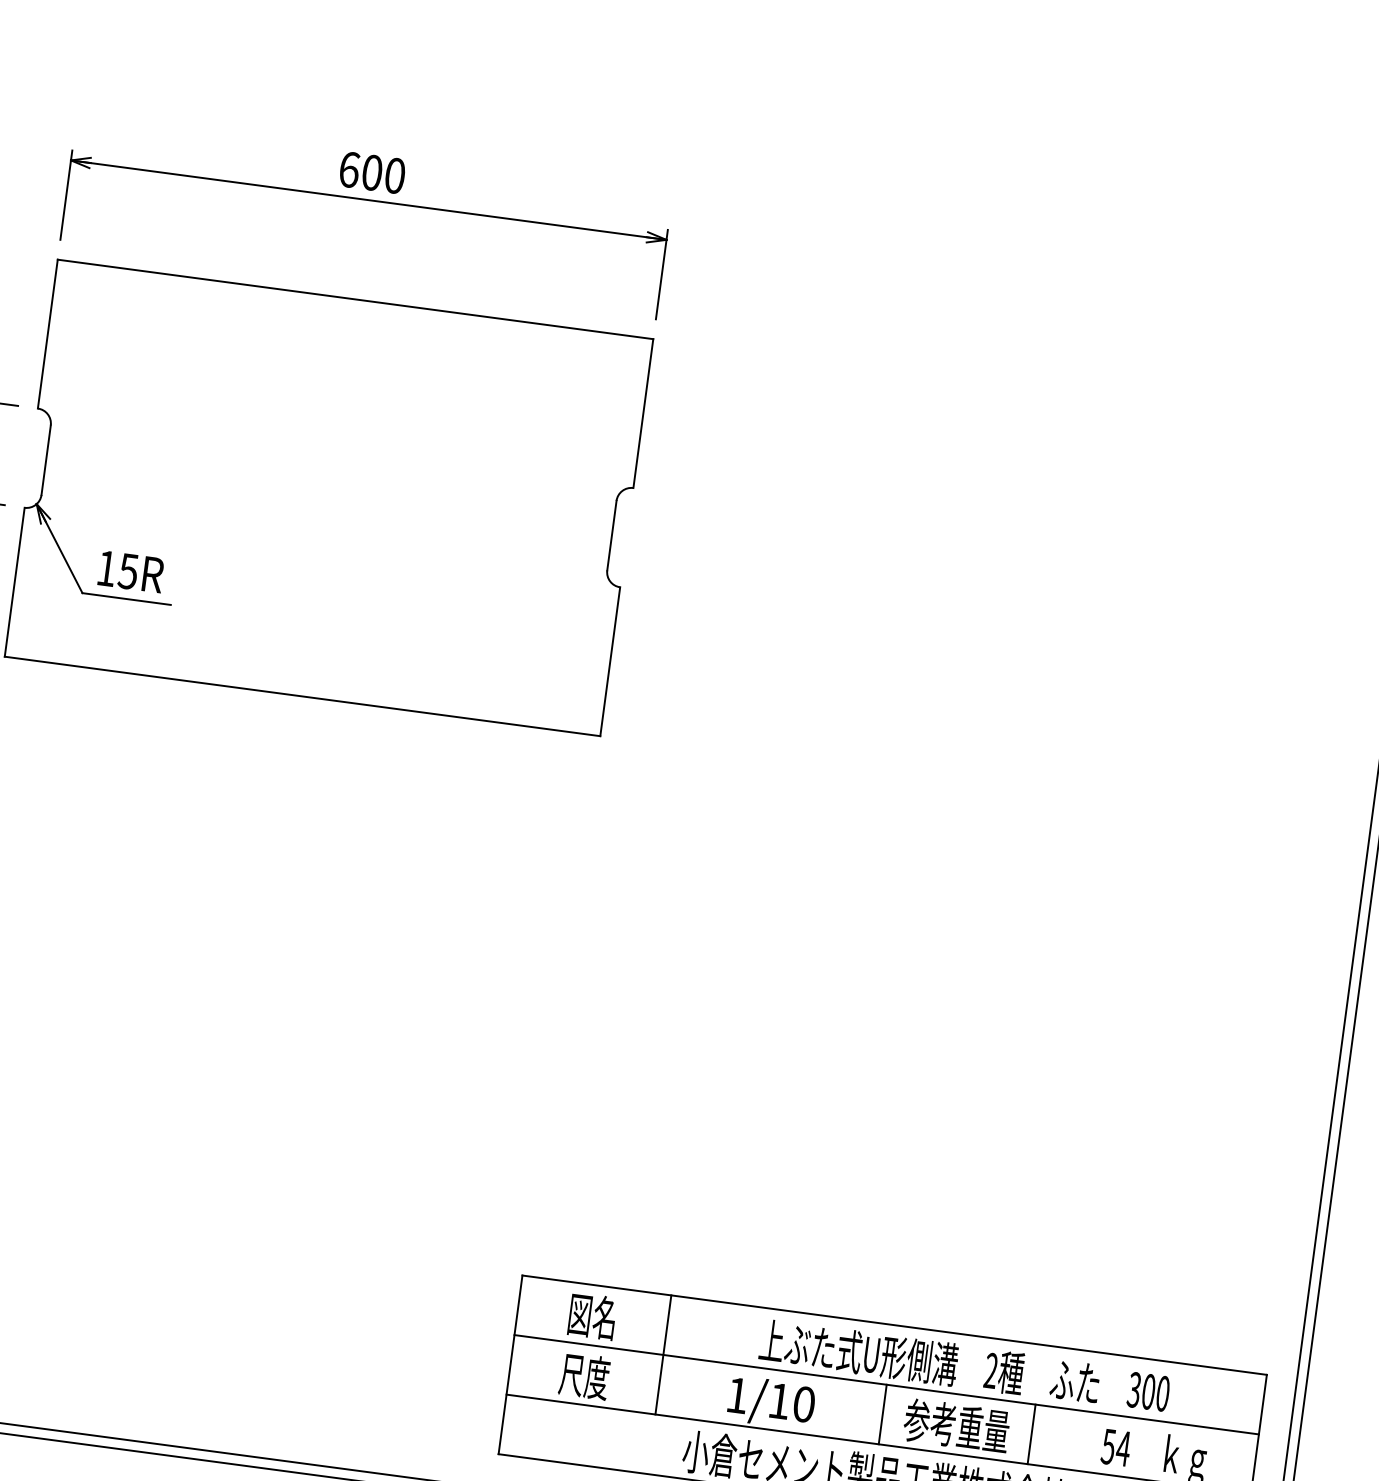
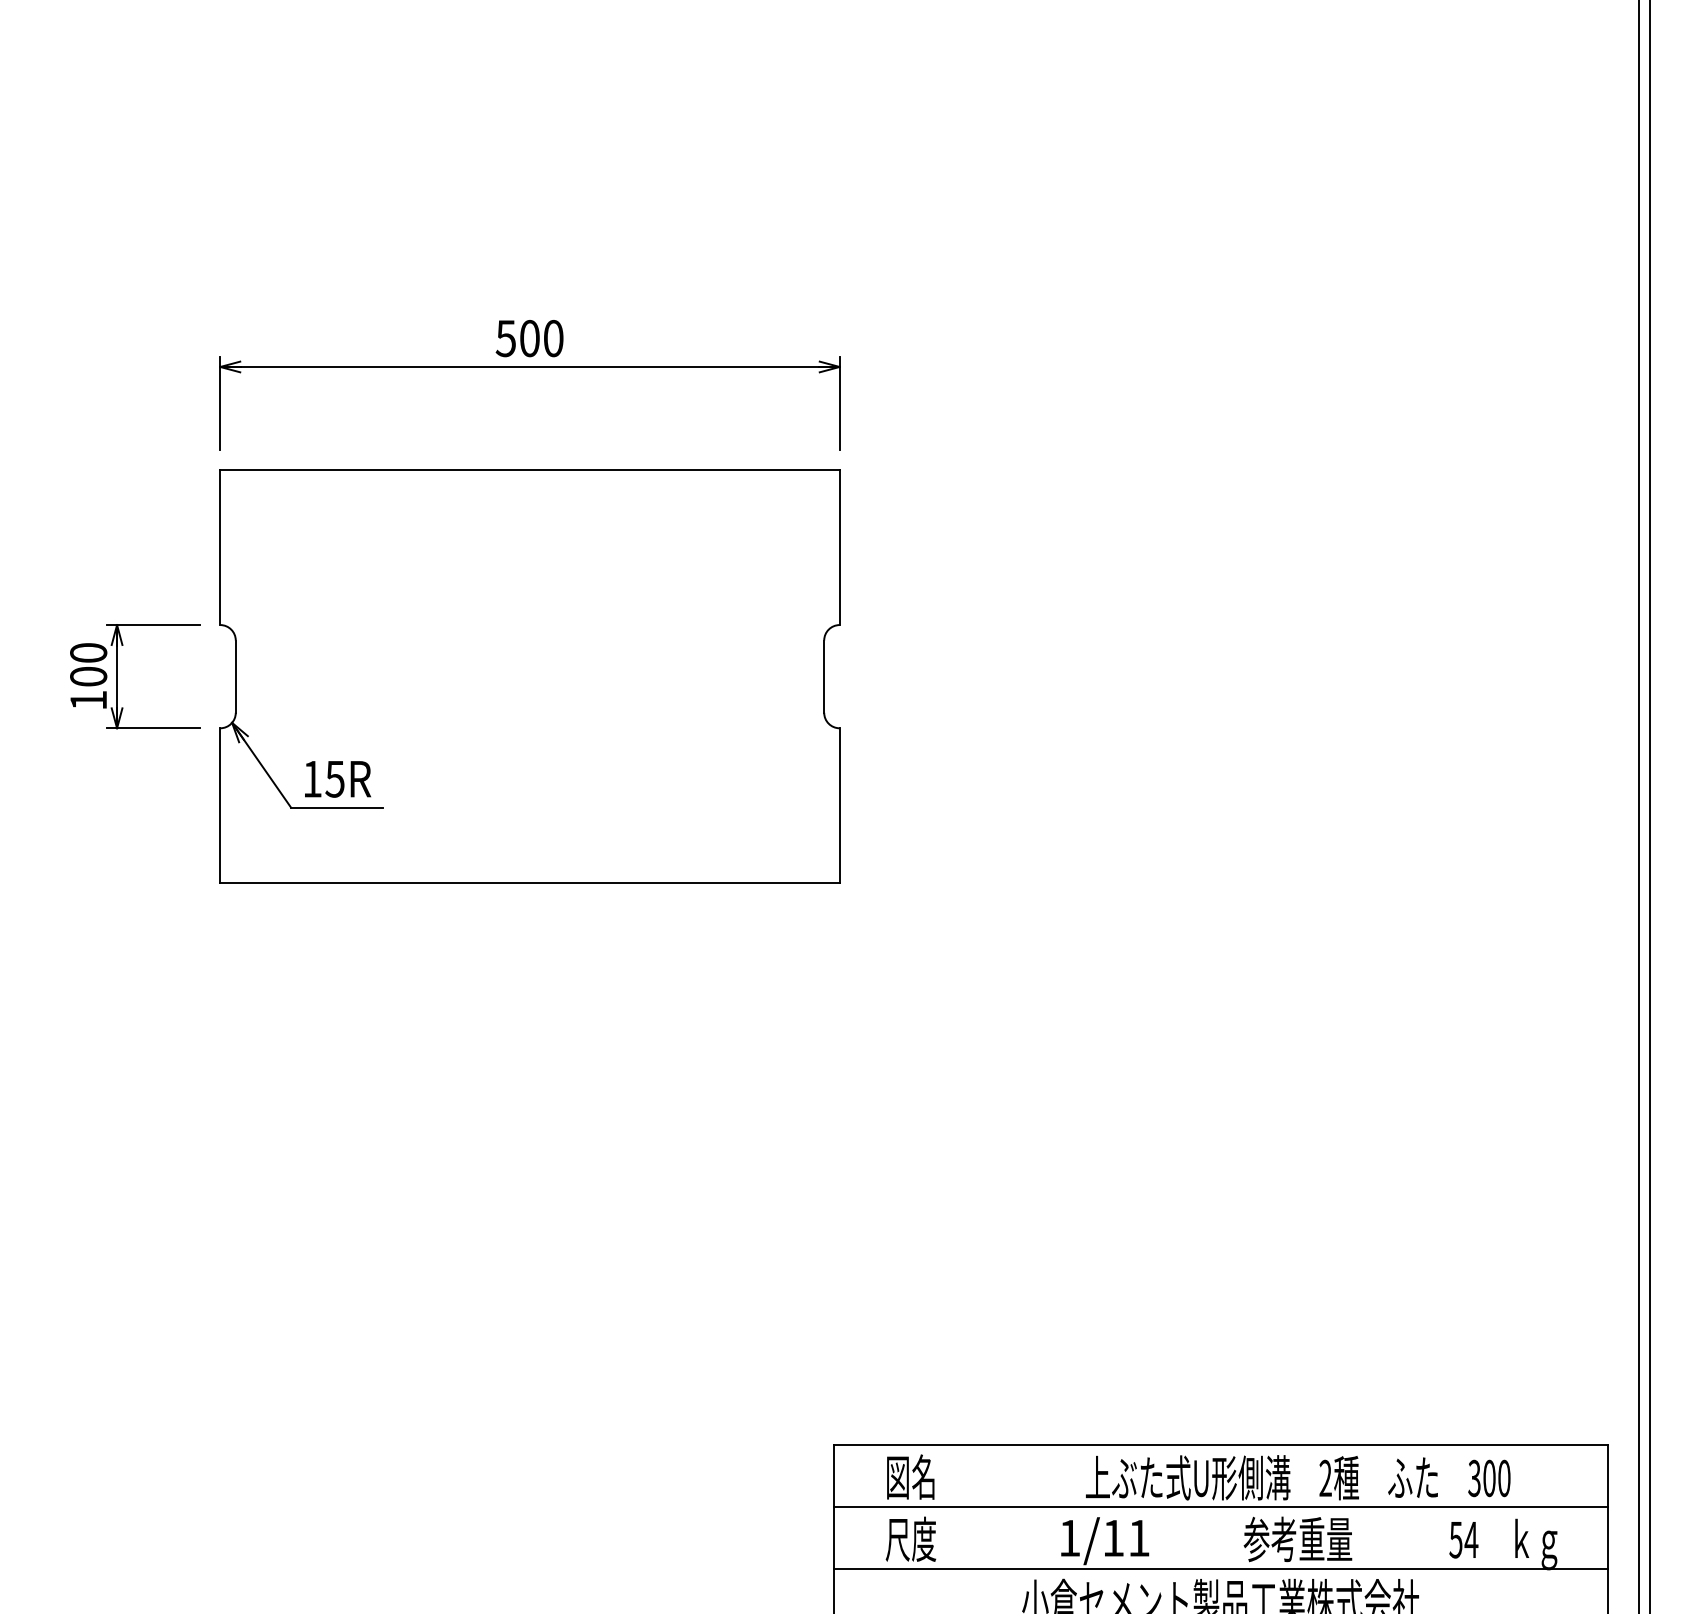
text: (348, 169) -> (505, 338), 600 -> 500
line: (663, 1354) -> (988, 1506), removed
text: (803, 1403) -> (1138, 1537), 1/10 -> 1/11
line: (882, 1414) -> (1220, 1537), removed
line: (1031, 1434) -> (1375, 1537), removed

